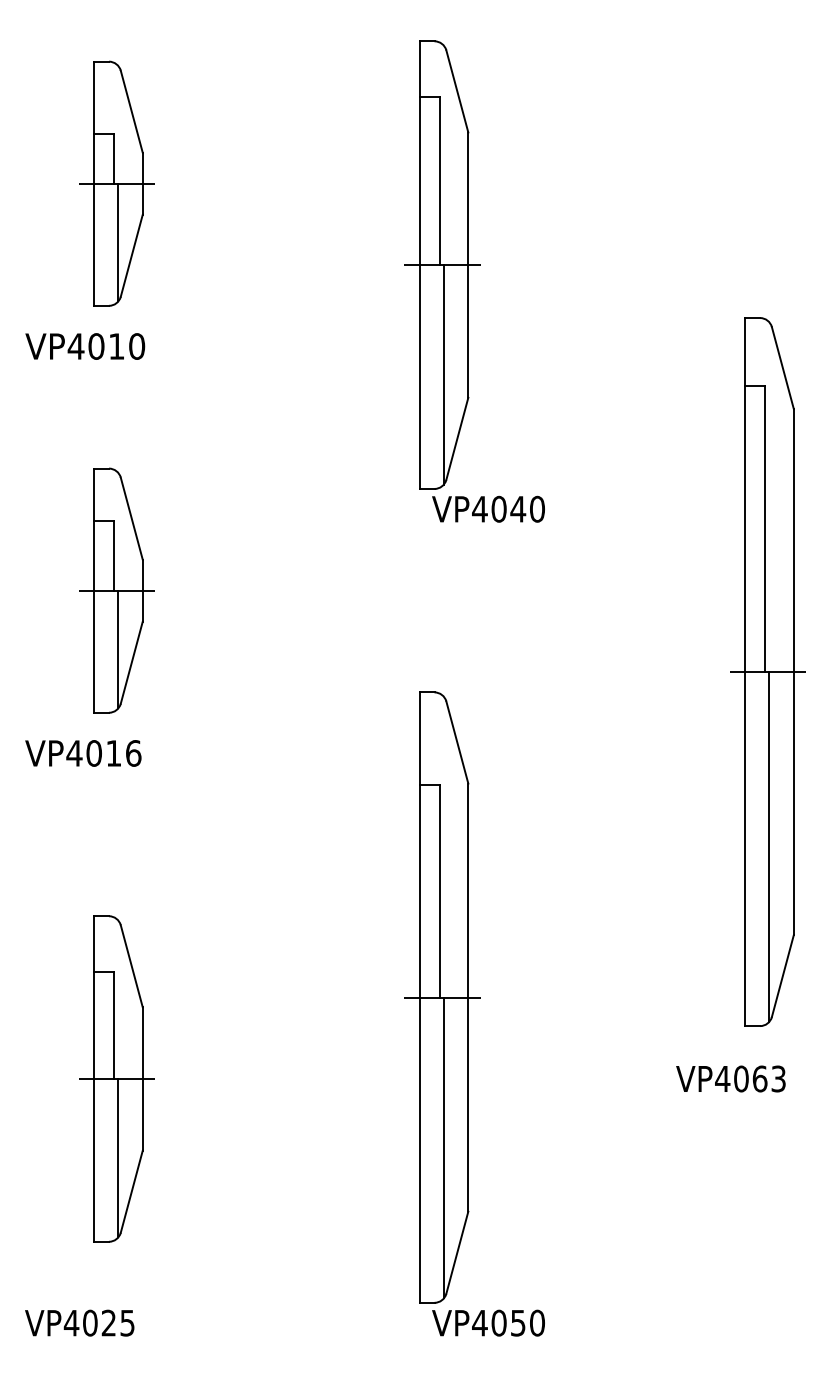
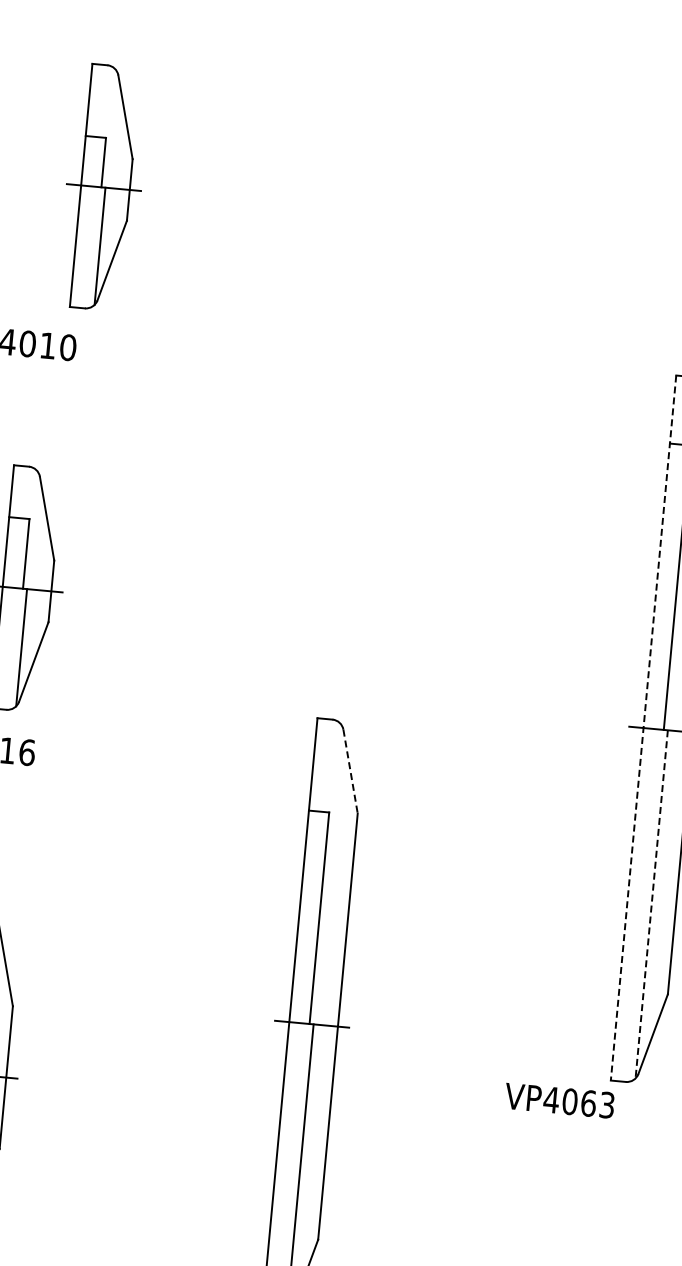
part: (116, 183) -> (103, 187), moved
part: (474, 281) -> (410, 314), removed
line: (745, 672) -> (643, 728), solid -> dashed
line: (457, 742) -> (350, 771), solid -> dashed
line: (769, 846) -> (651, 903), solid -> dashed
text: (730, 1078) -> (559, 1100), moved

